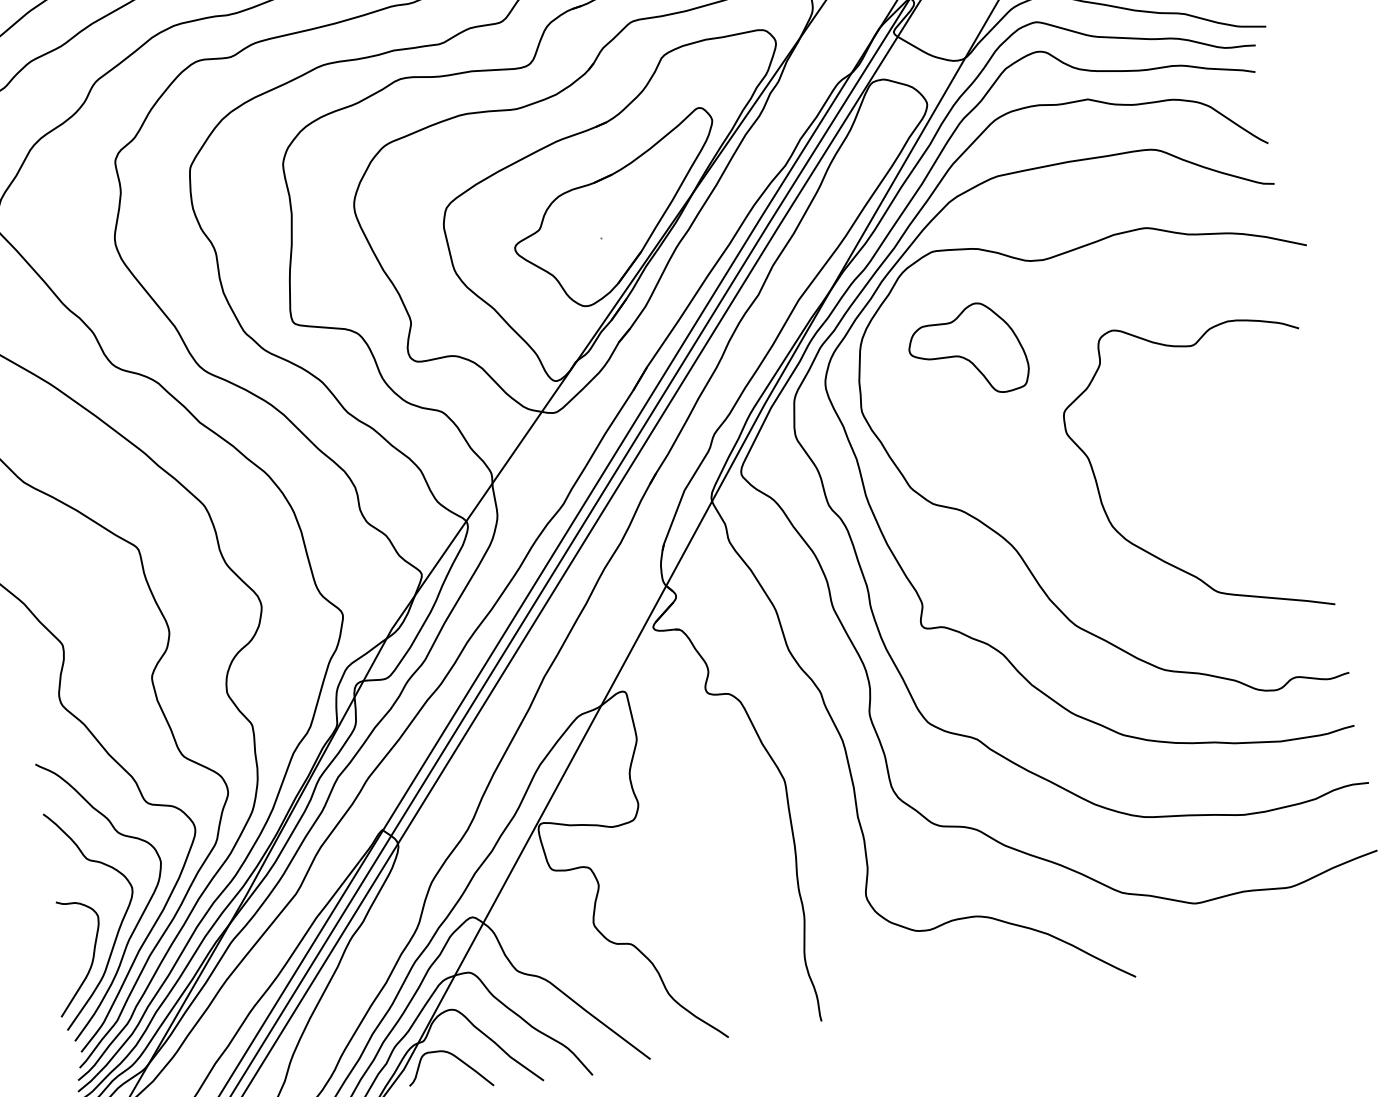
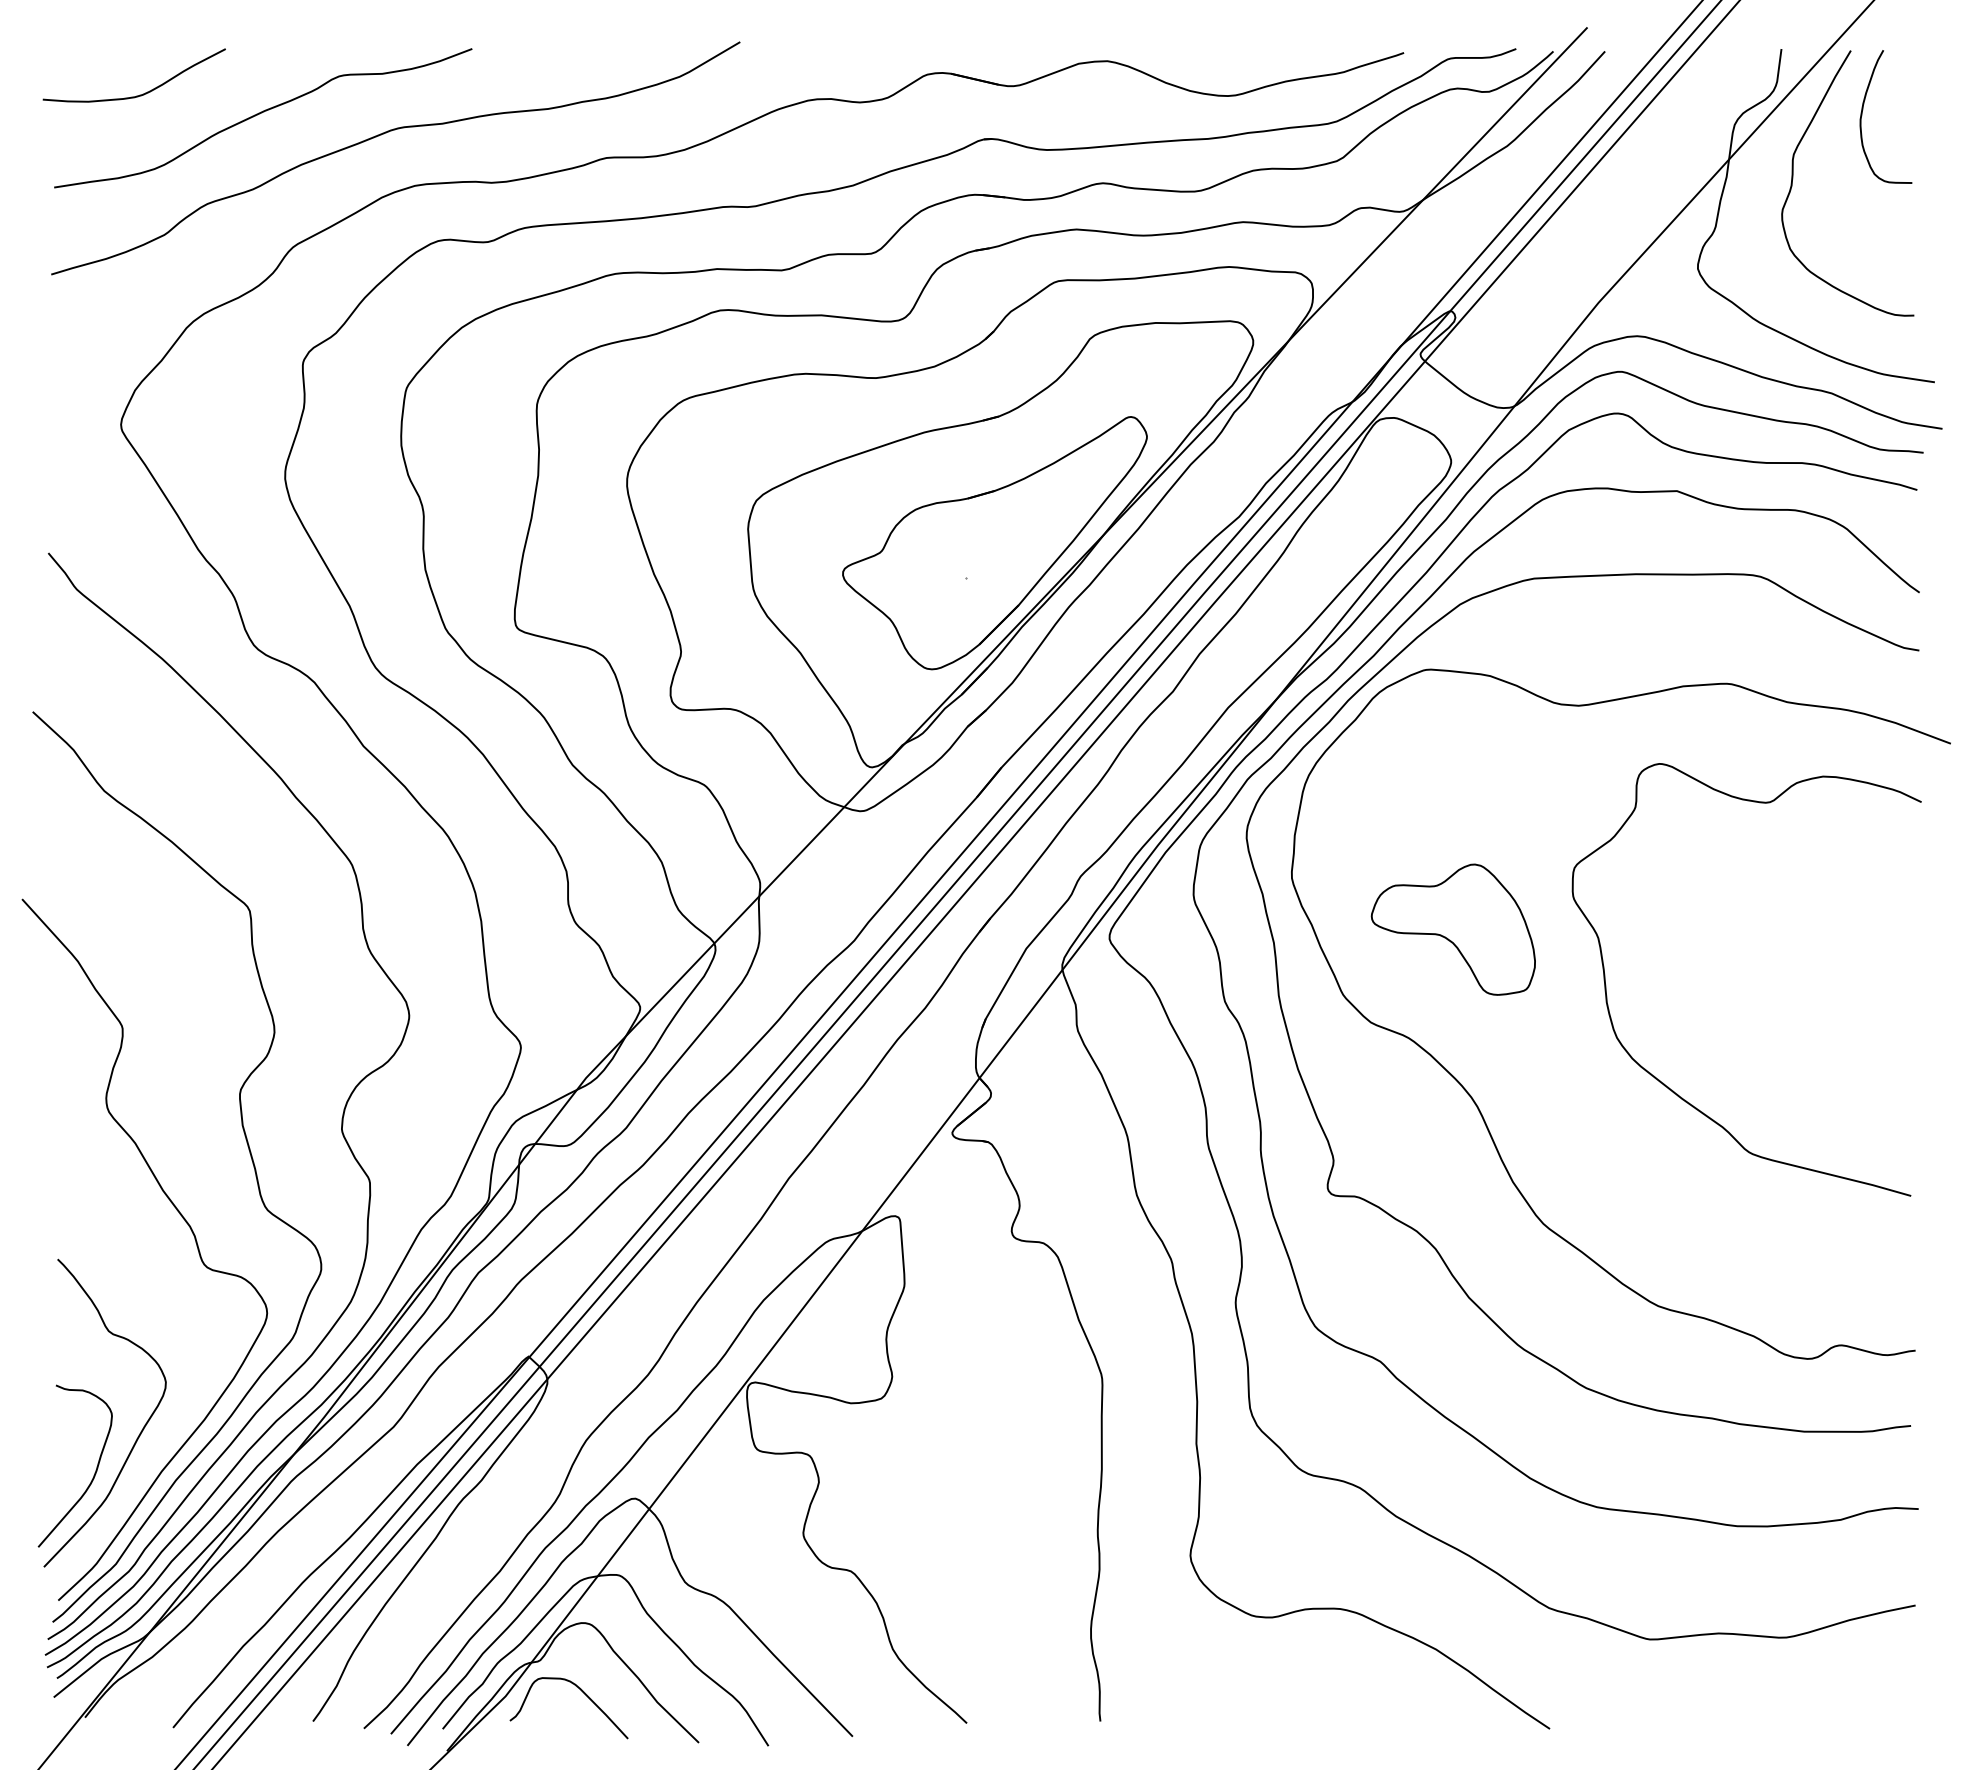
part: (967, 351) -> (1452, 929), moved
curve: (1153, 554) -> (1668, 1086), moved
curve: (142, 913) -> (174, 1419), removed

